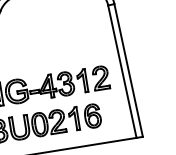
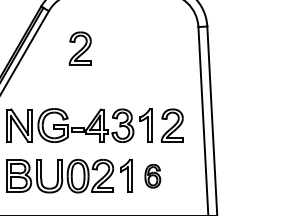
part: (26, 34) -> (79, 48), added
part: (92, 116) -> (152, 176), size x0.7

